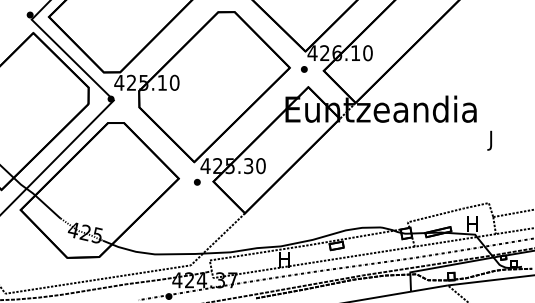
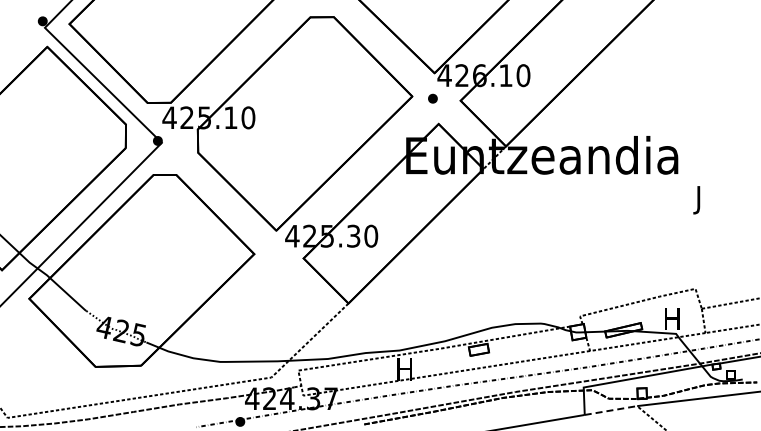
part: (197, 182) -> (280, 259), removed
line: (429, 288) -> (610, 410), solid -> dashed

